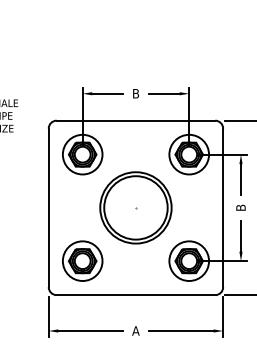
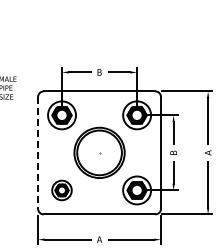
line: (49, 207) -> (38, 152), solid -> dashed
part: (81, 261) -> (61, 190), size x0.7

